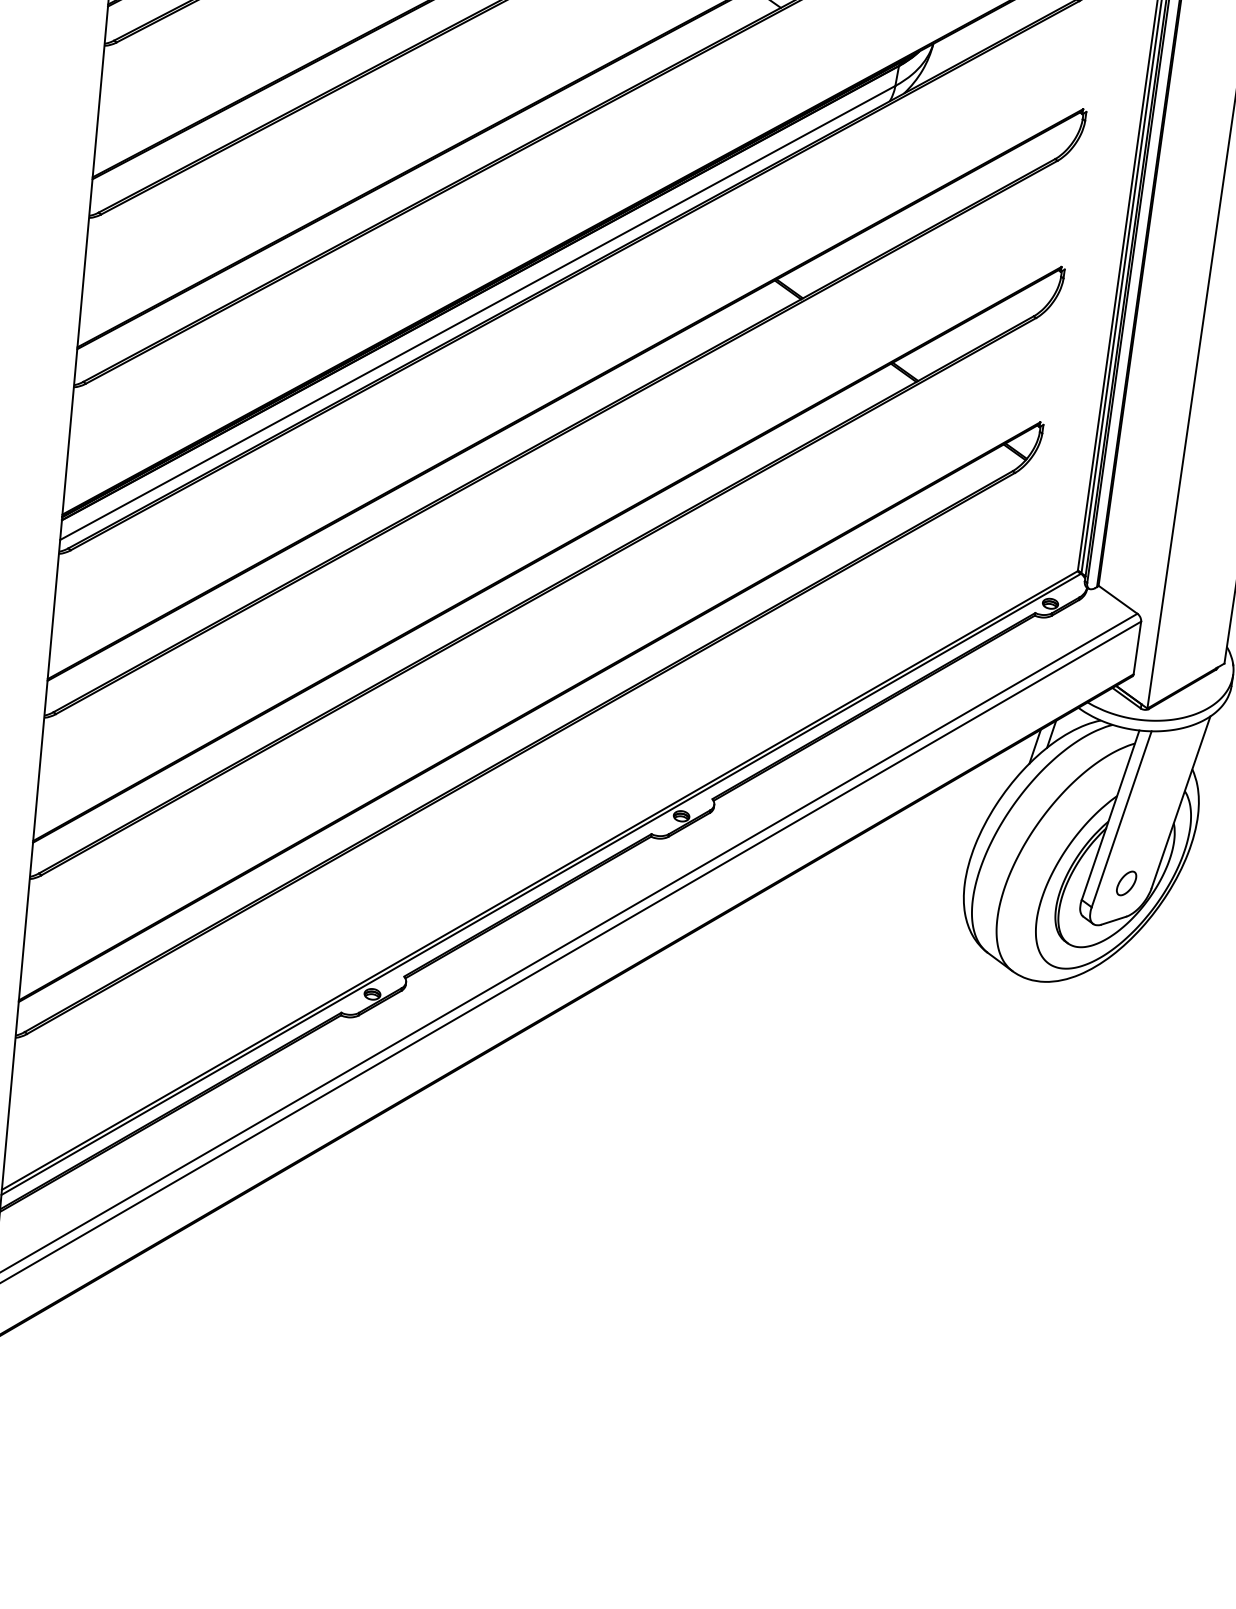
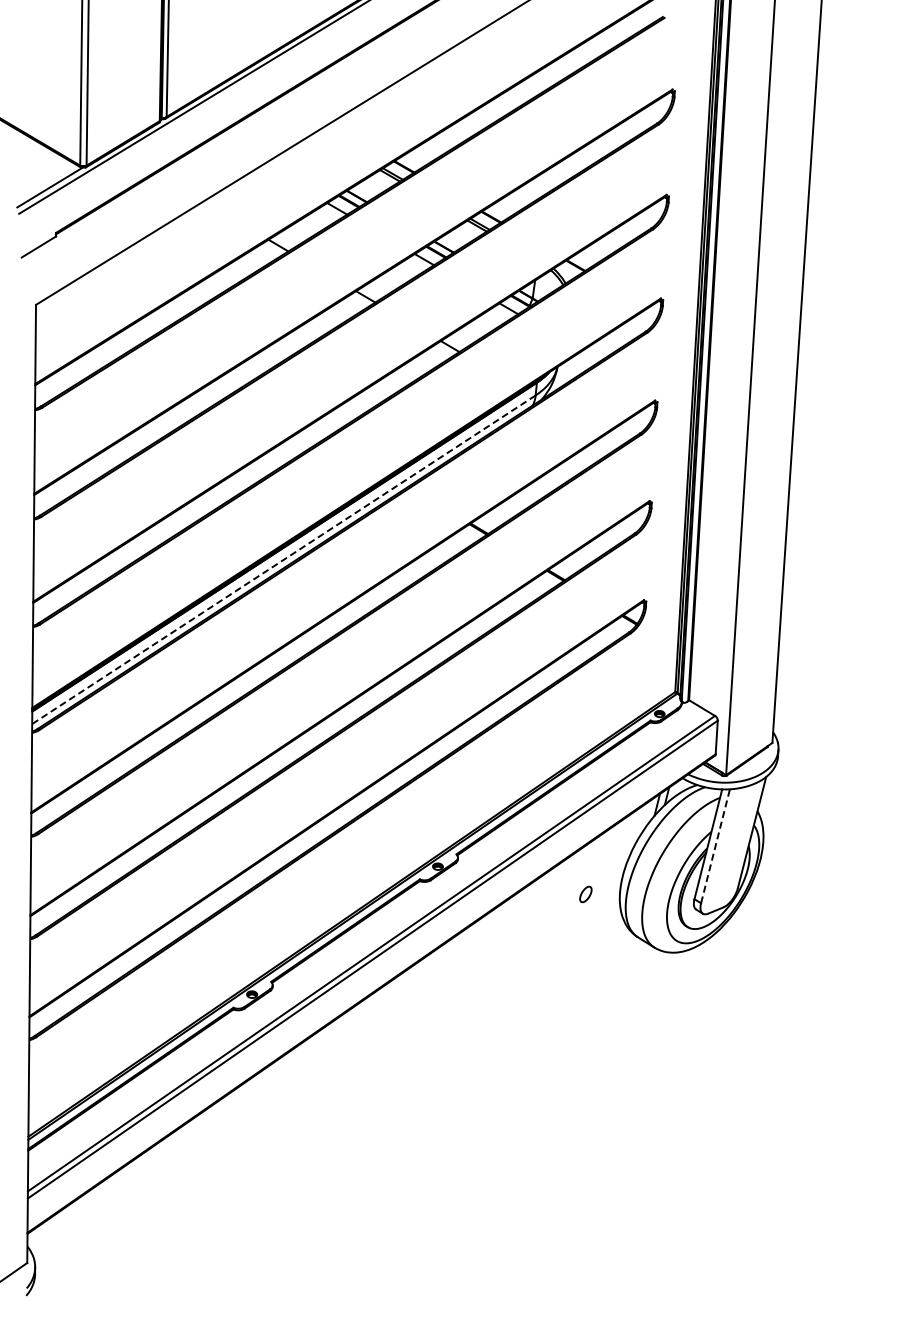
line: (477, 312) -> (283, 559), solid -> dashed
line: (1121, 819) -> (715, 846), solid -> dashed
part: (1126, 883) -> (585, 894), moved

